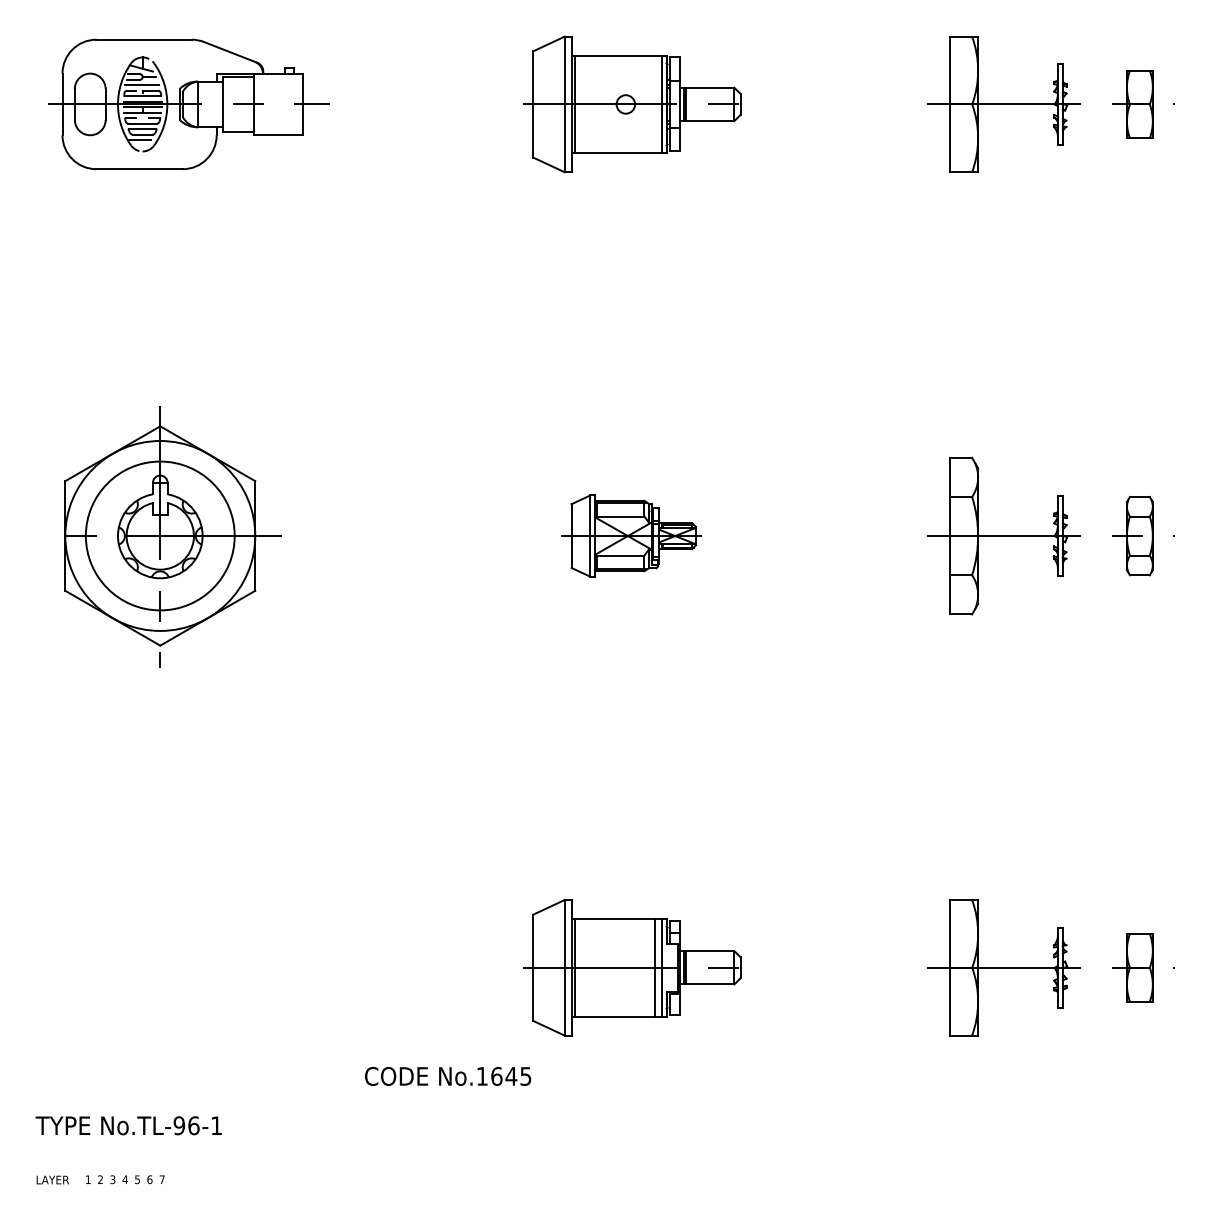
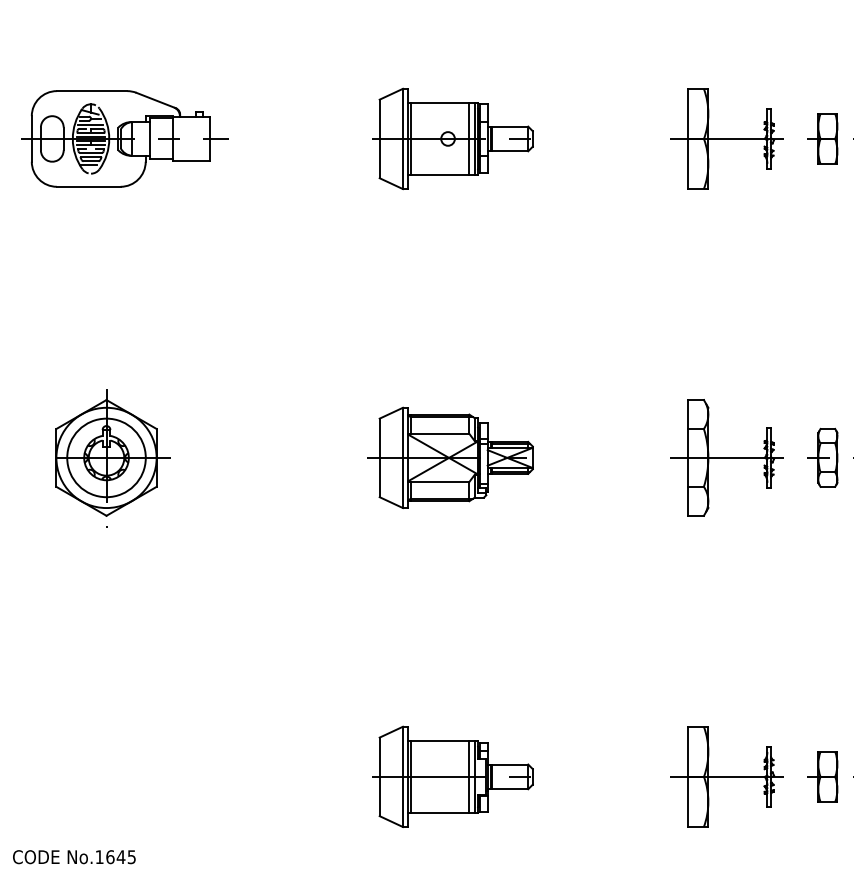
line: (654, 104) -> (469, 138), added
part: (628, 535) -> (450, 457), size x1.67
part: (171, 536) -> (112, 458), size x0.71
text: (448, 1076) -> (74, 857), moved

